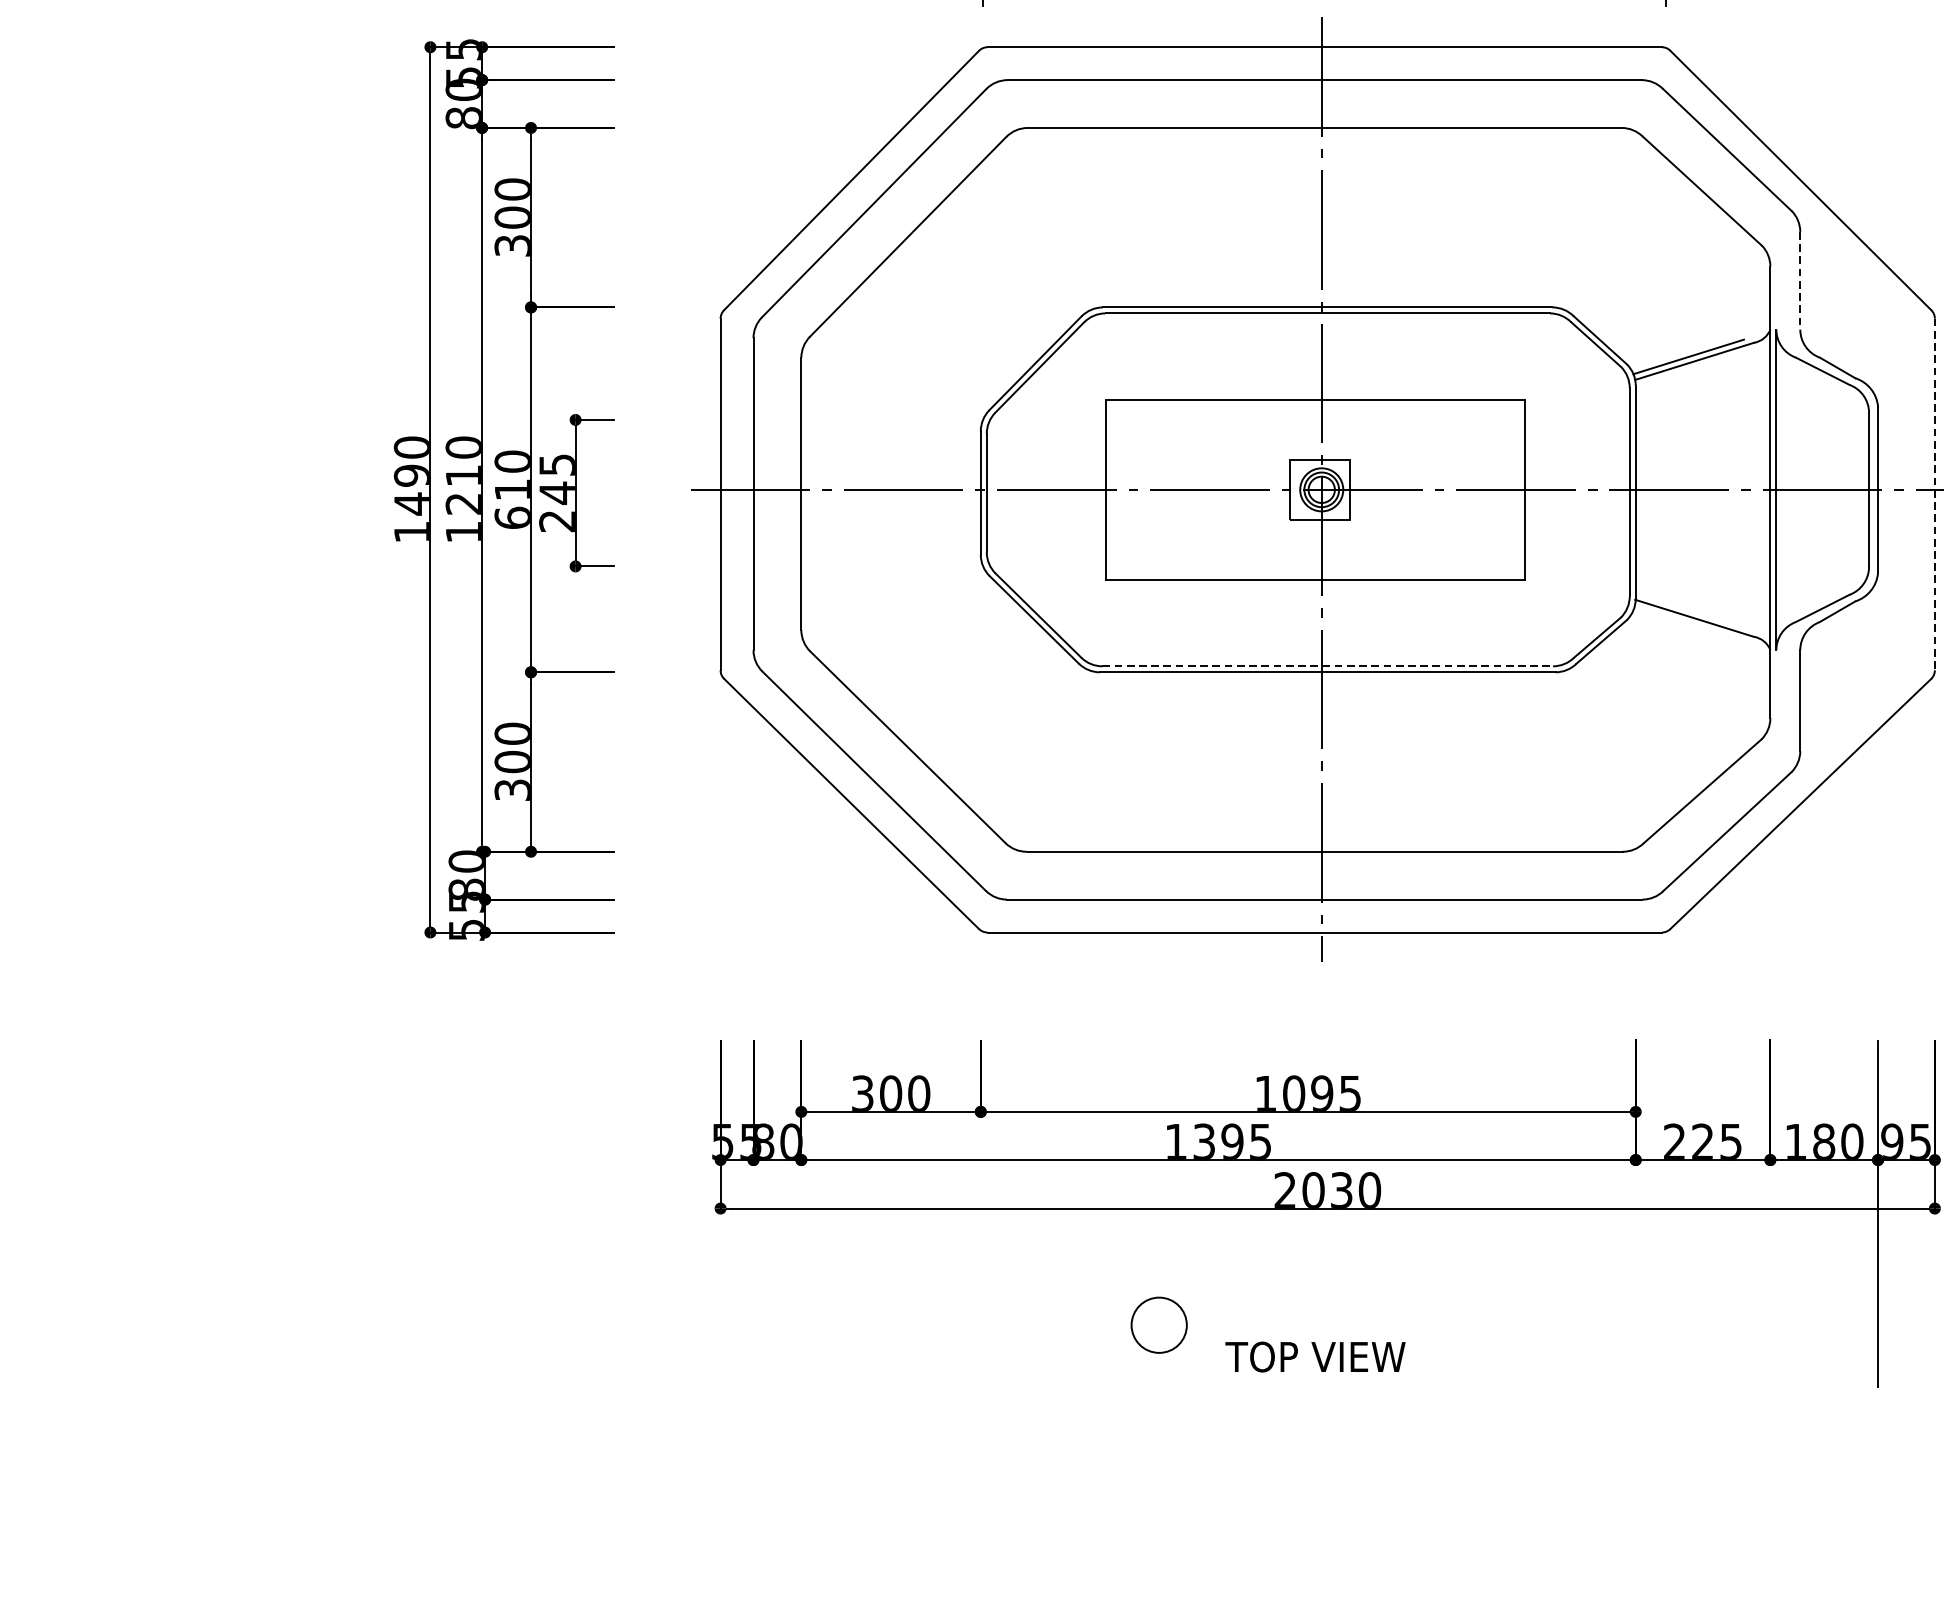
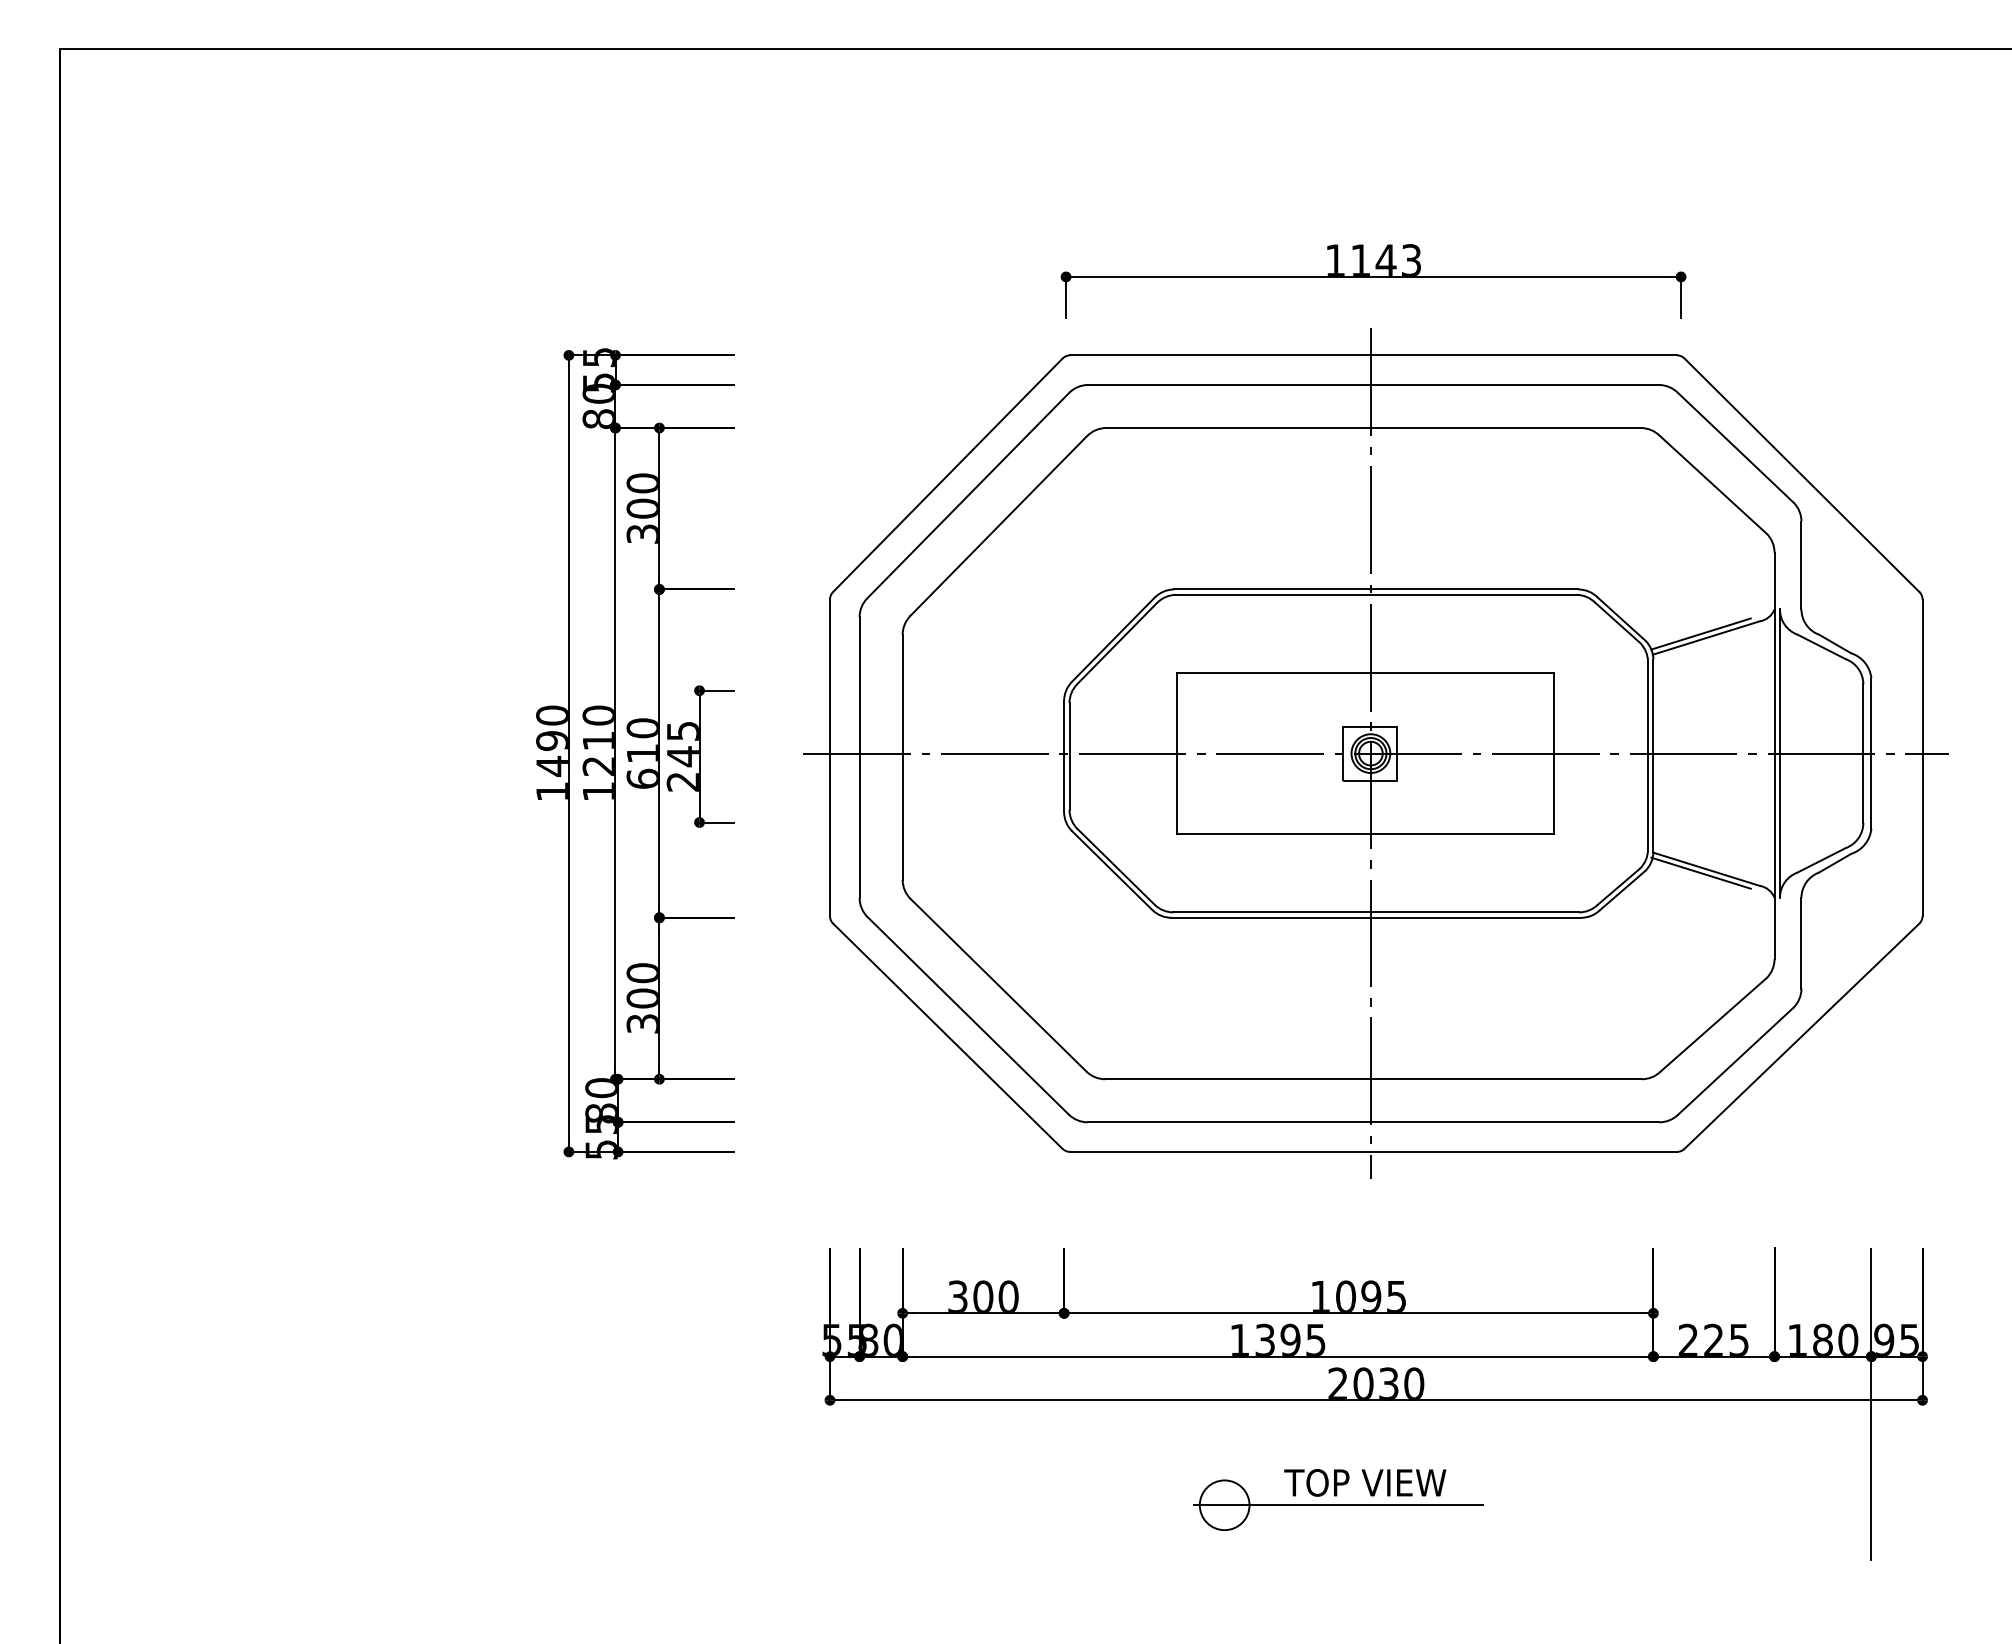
line: (1800, 280) -> (1801, 565), dashed -> solid
line: (1934, 495) -> (1922, 758), dashed -> solid
line: (1688, 621) -> (1700, 872), added
line: (1327, 666) -> (1376, 912), dashed -> solid
line: (1284, 1325) -> (1337, 1505), added
text: (1315, 1356) -> (1365, 1482), moved

